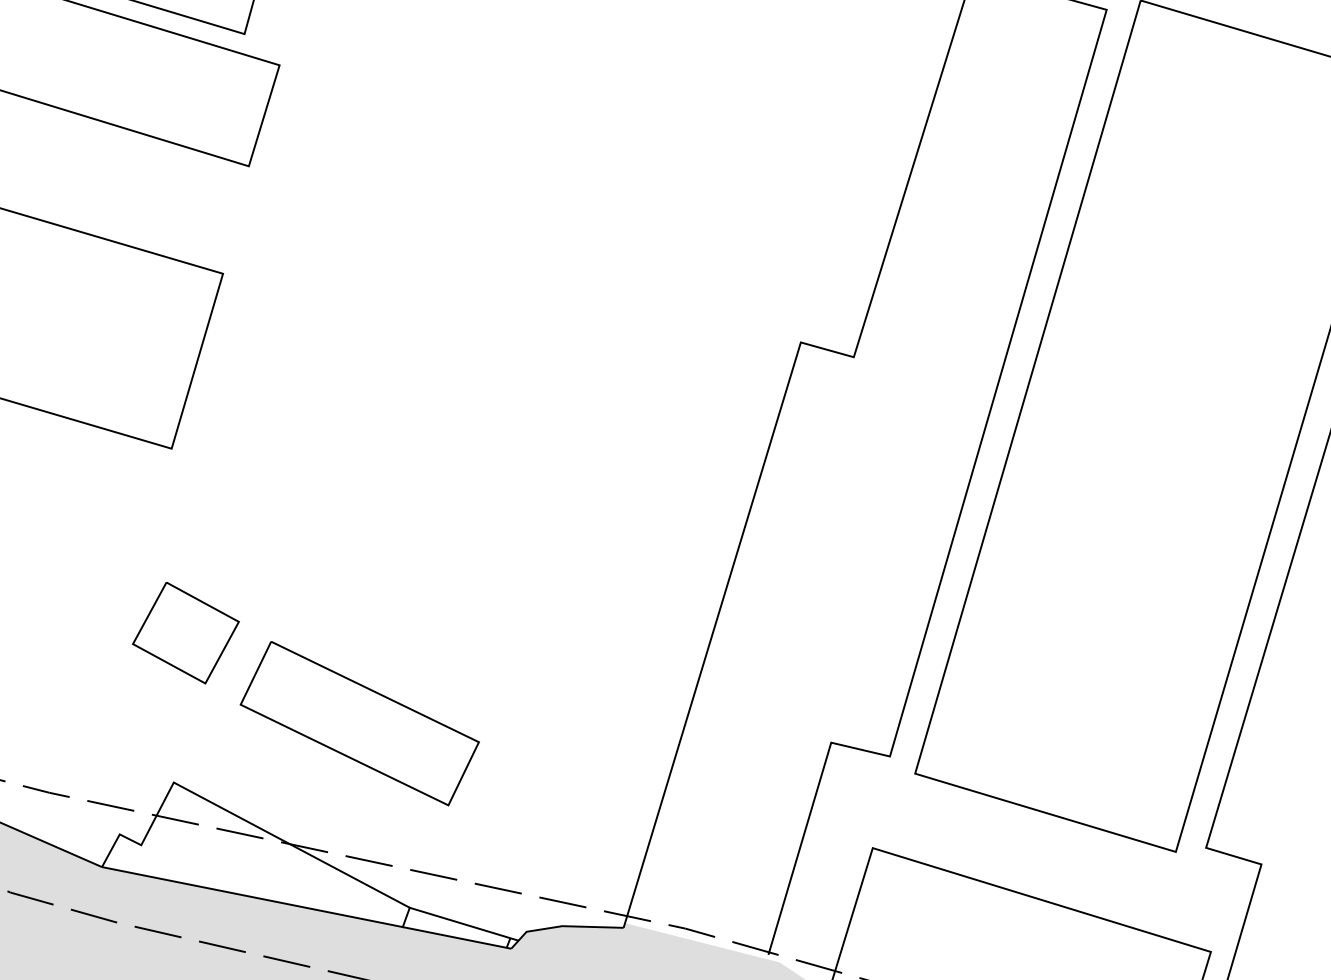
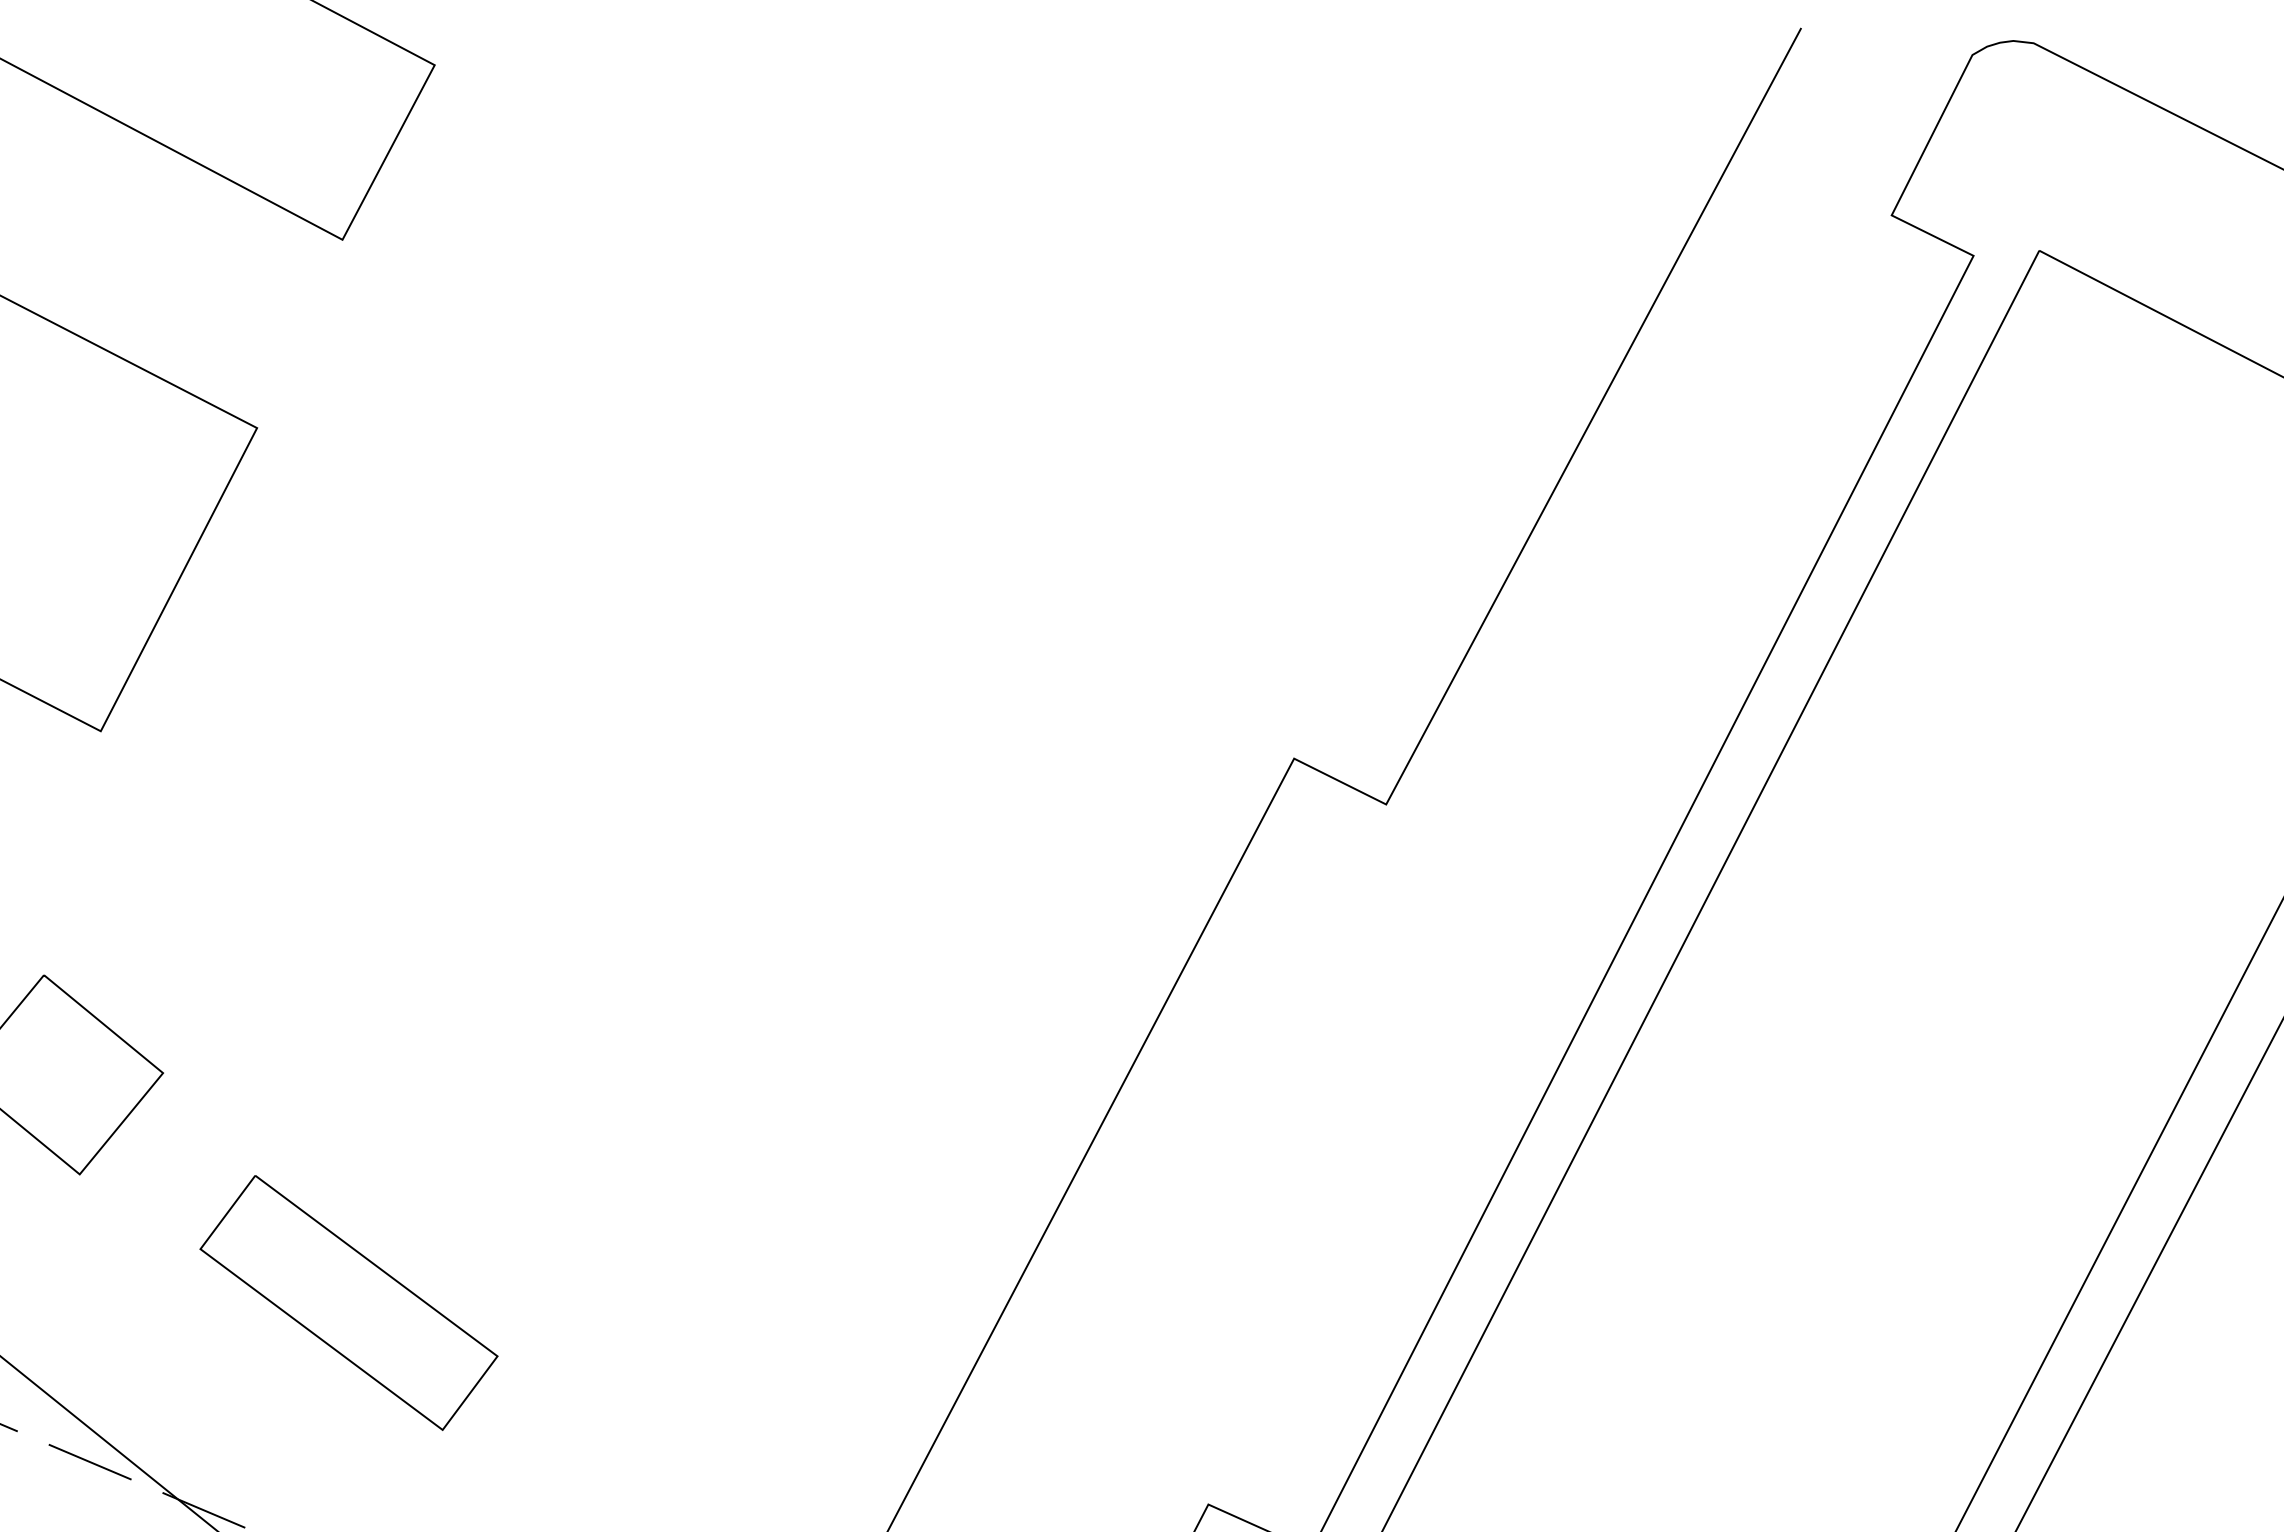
part: (359, 723) -> (348, 1302), size x0.7

